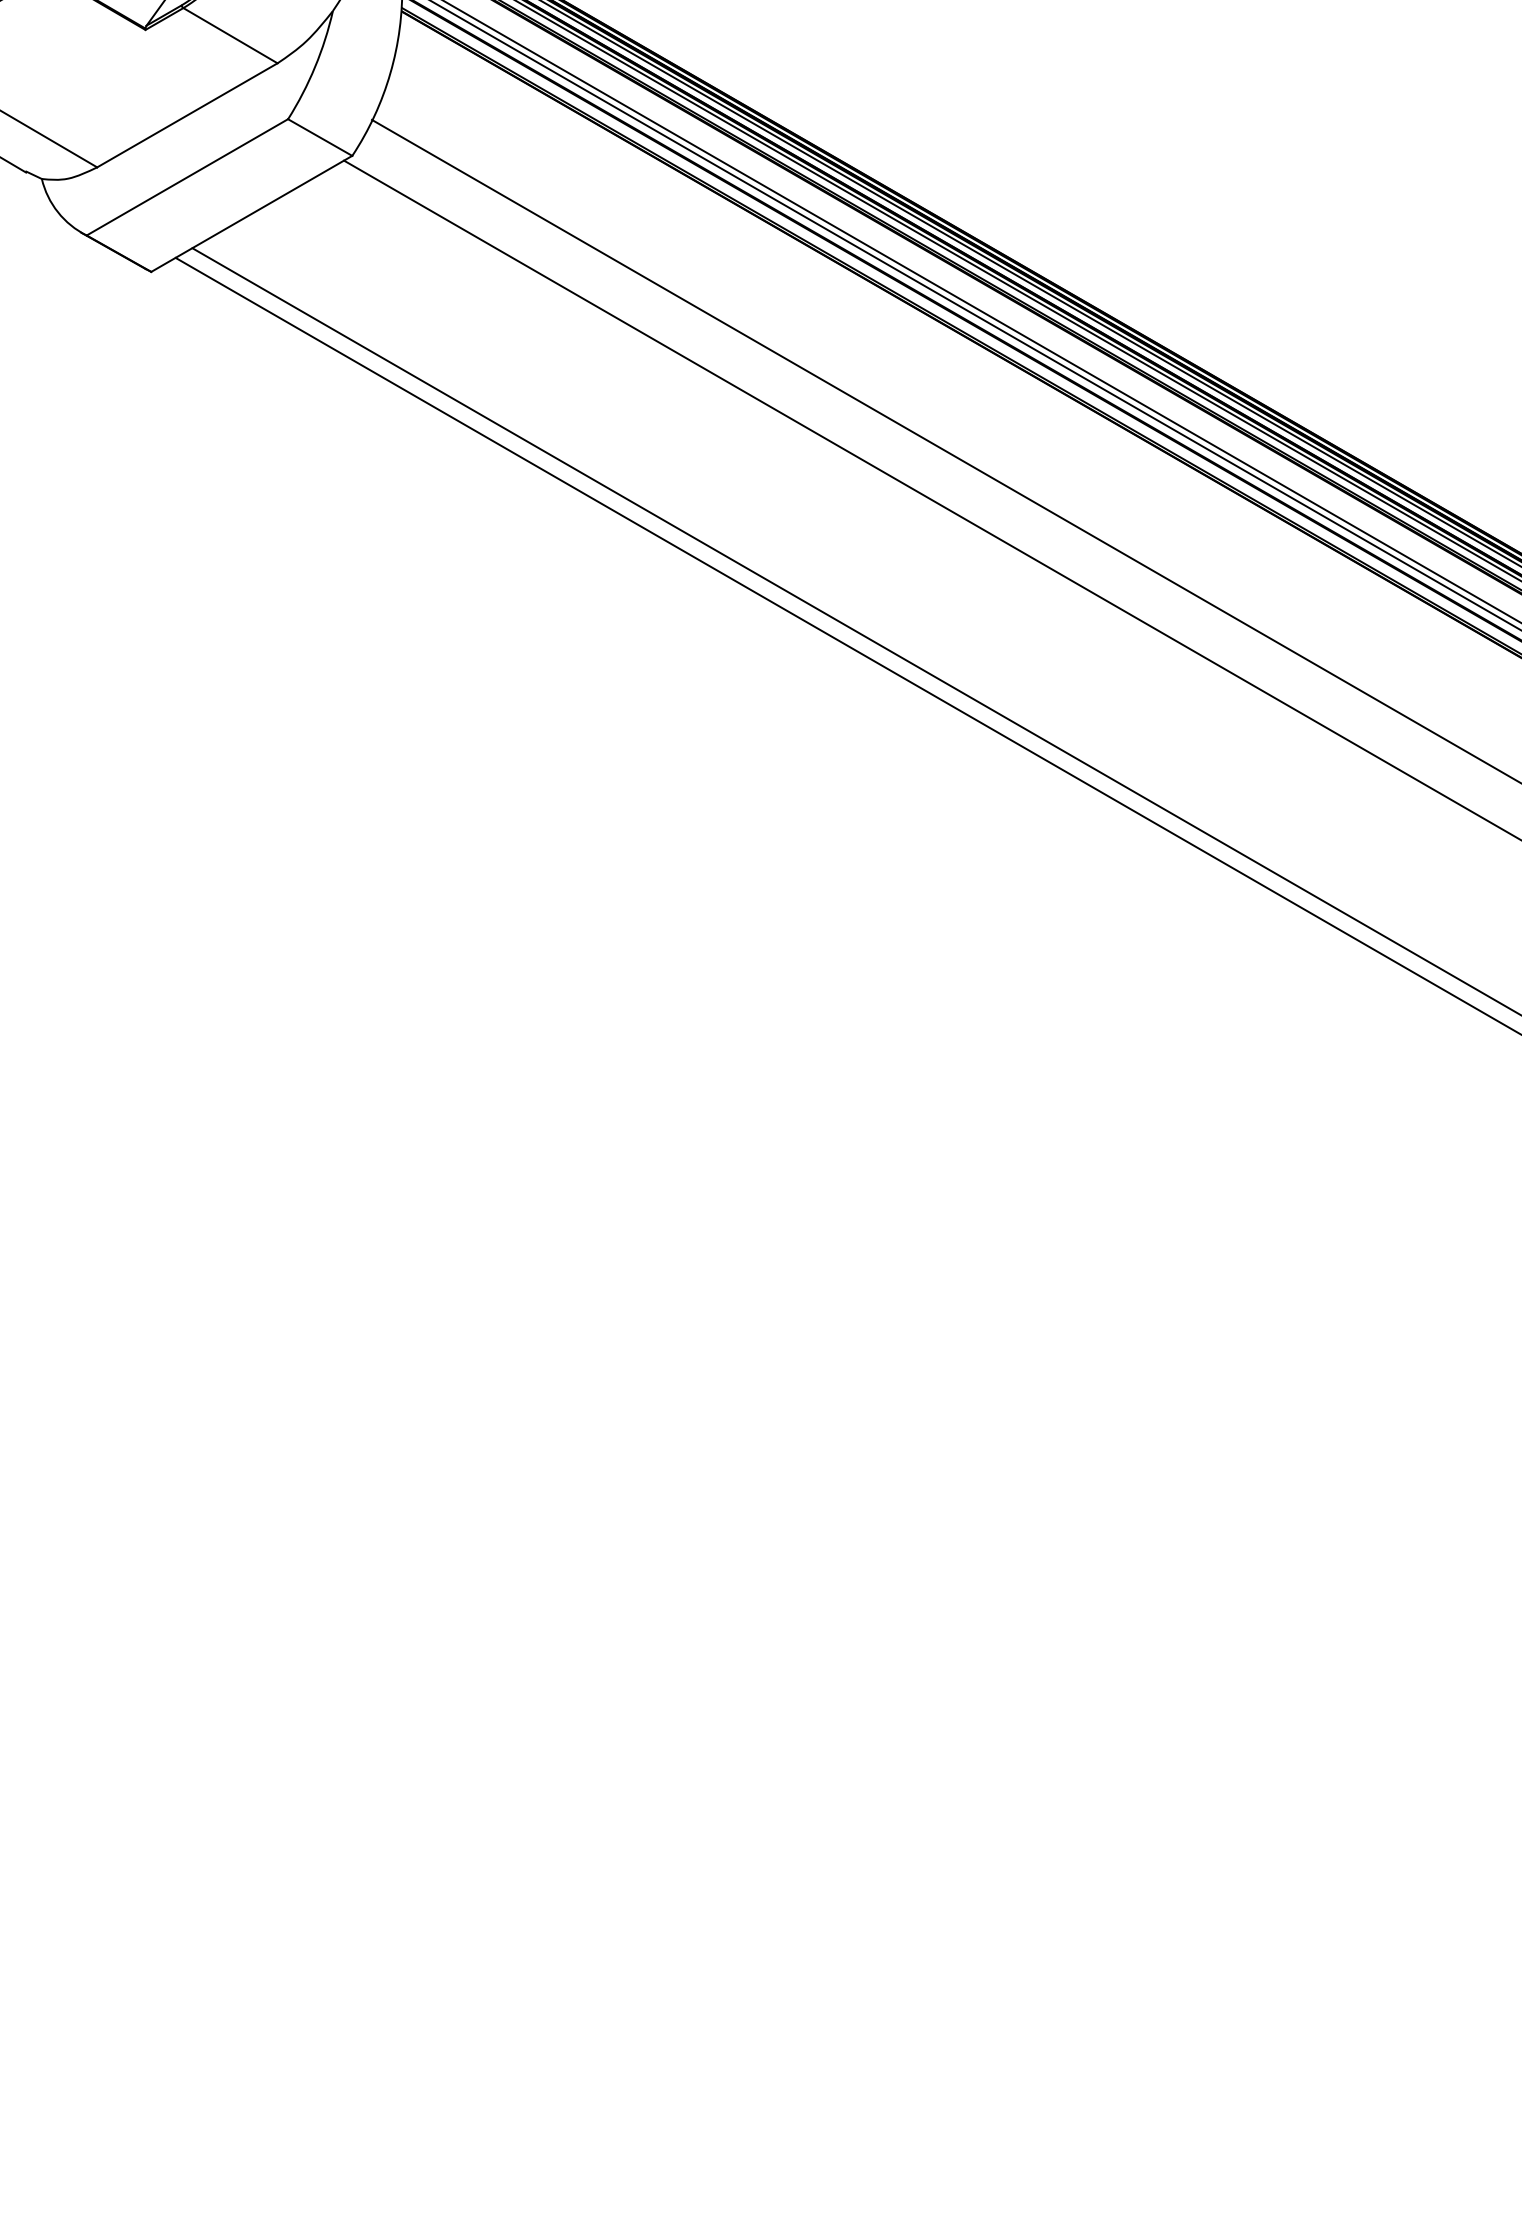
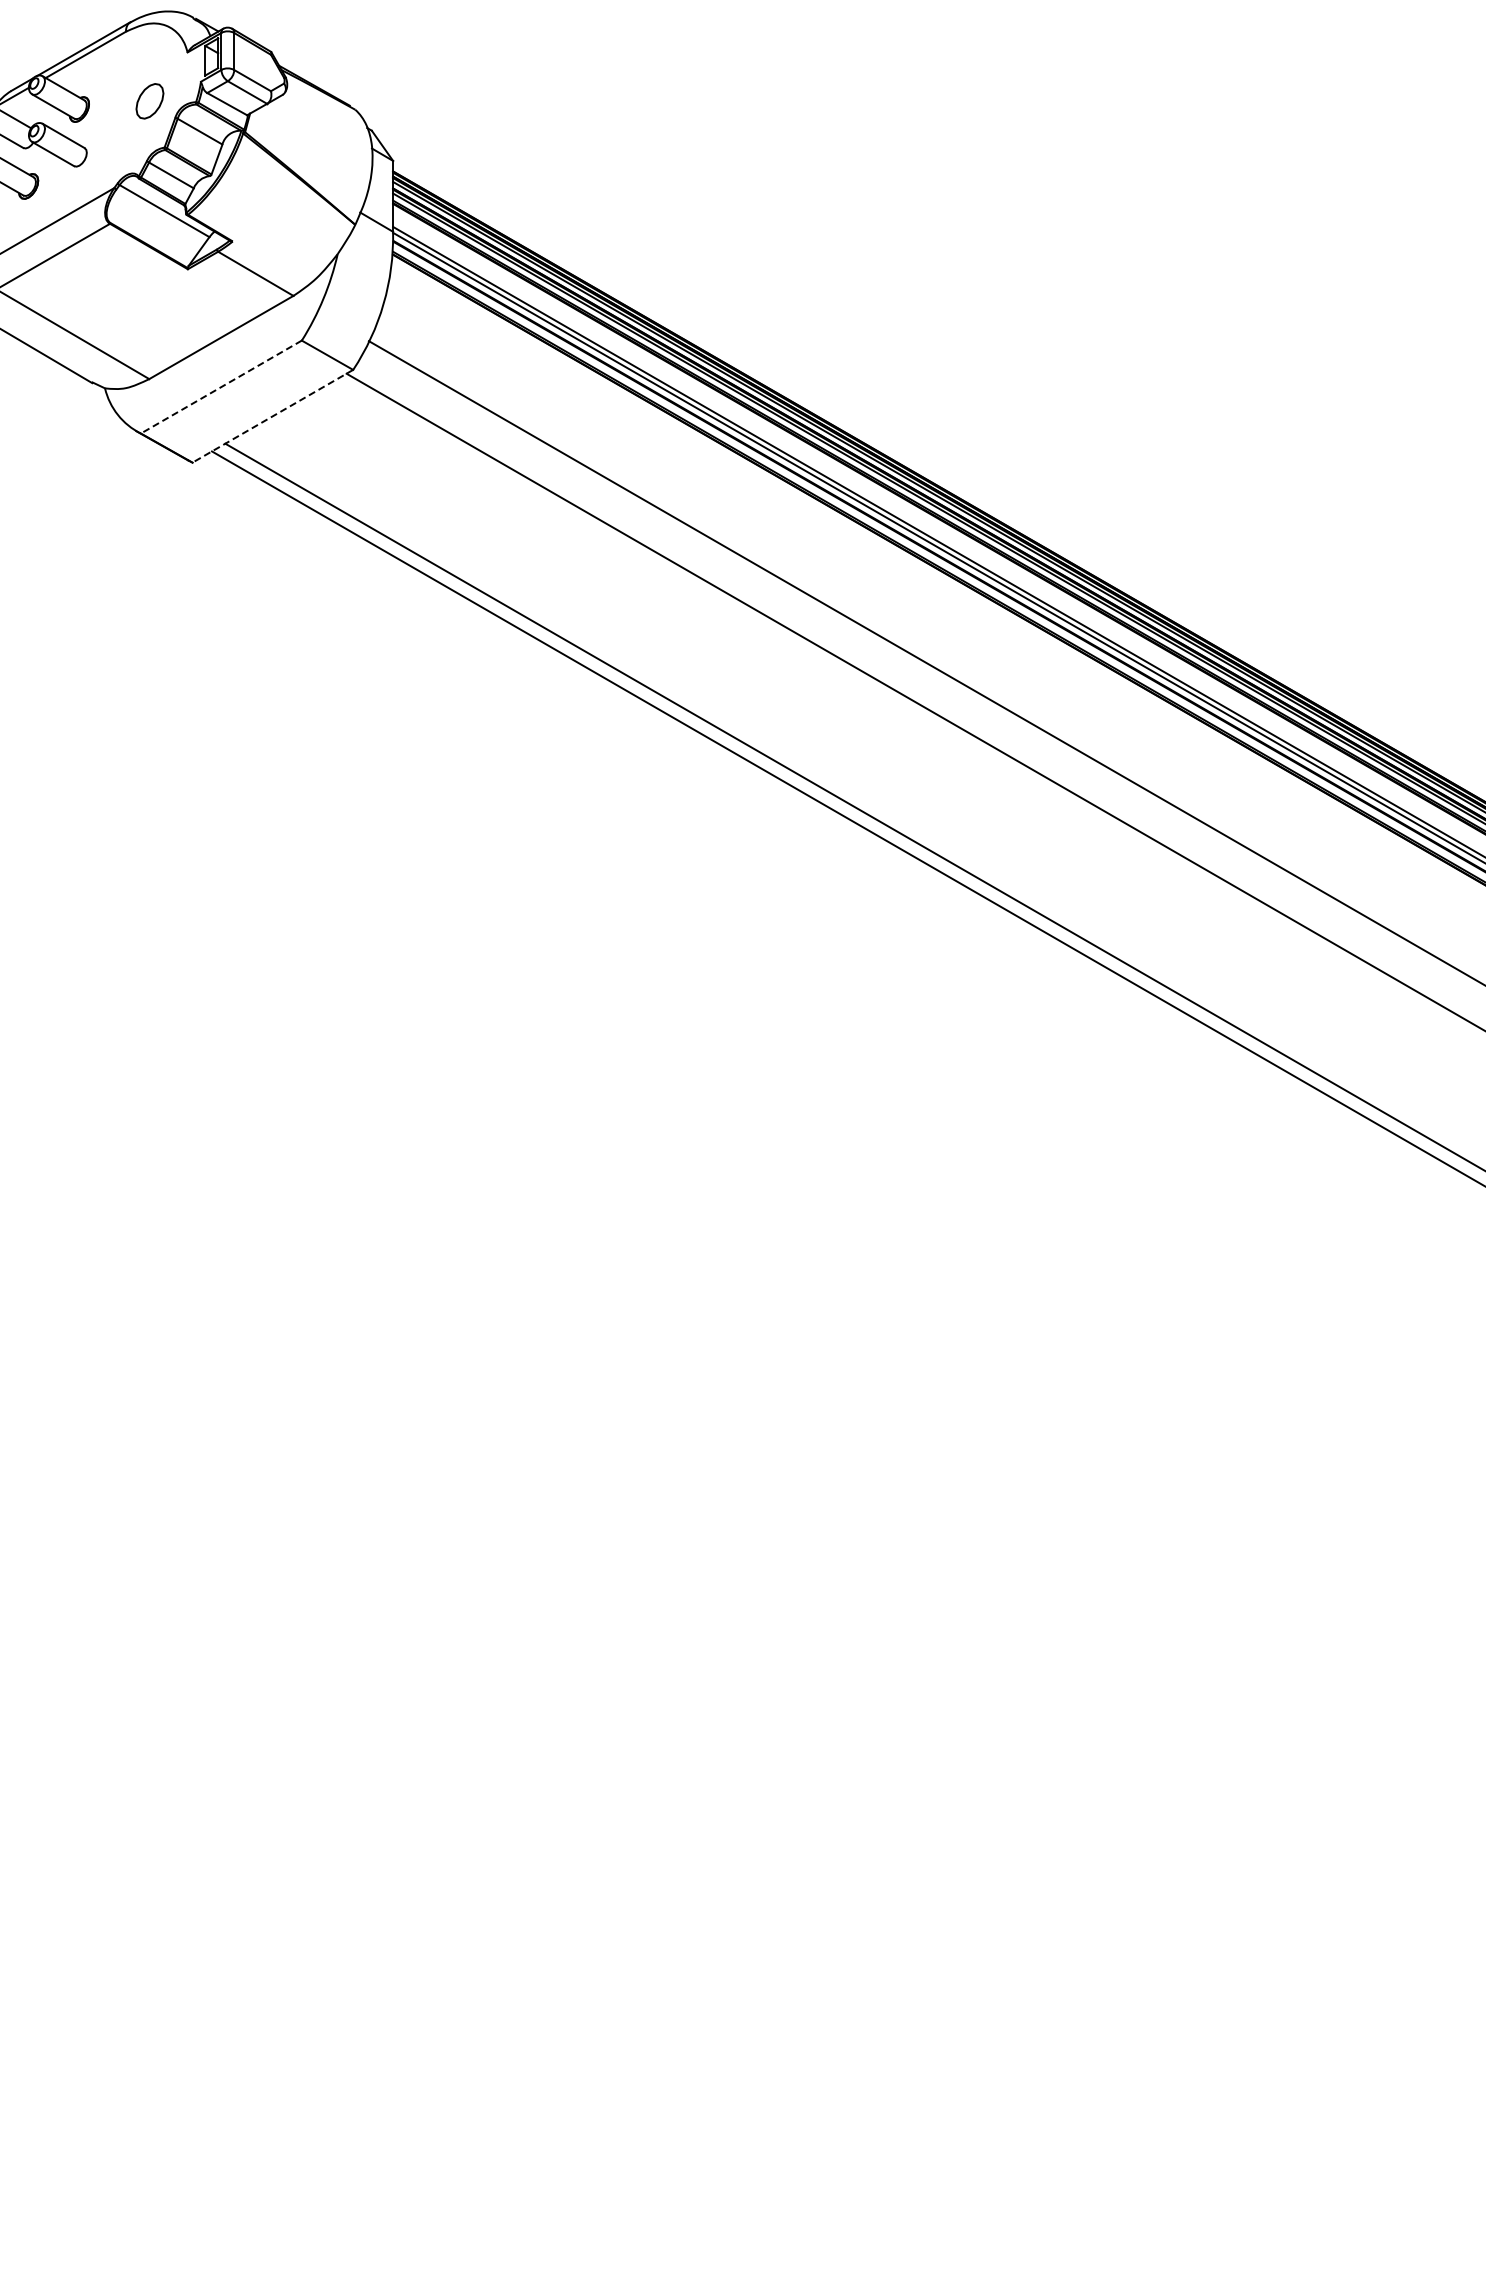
line: (187, 177) -> (221, 387), solid -> dashed
line: (251, 214) -> (272, 416), solid -> dashed

